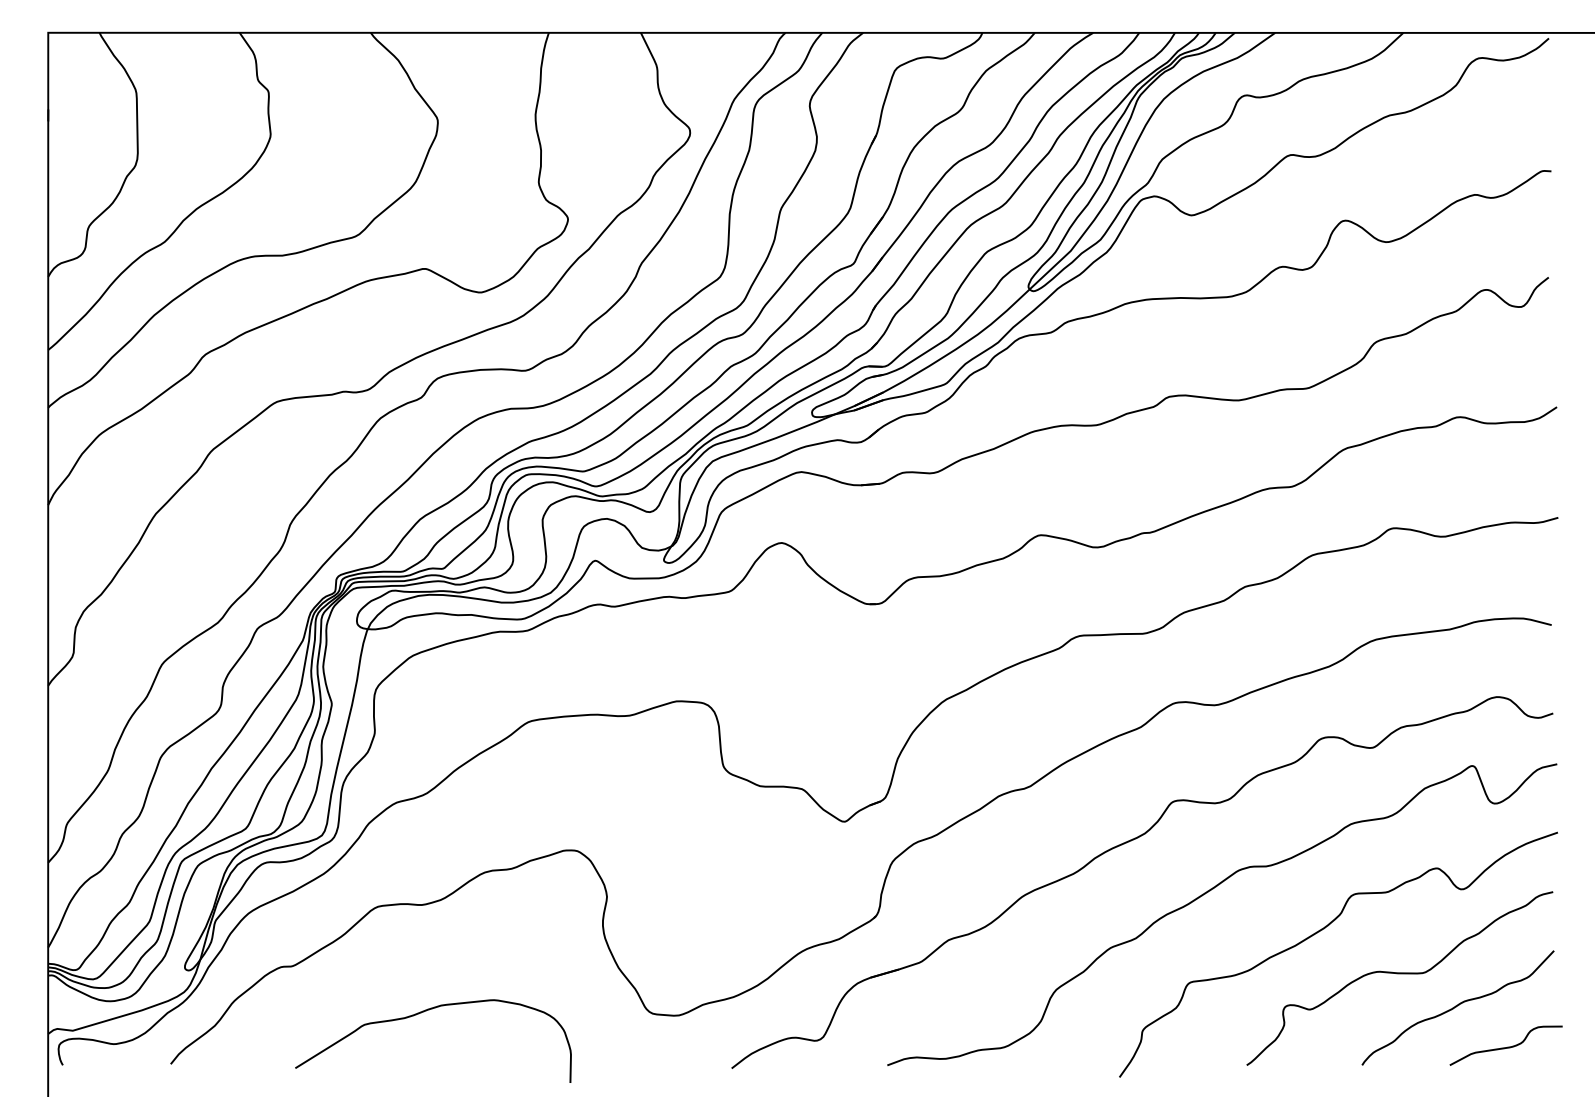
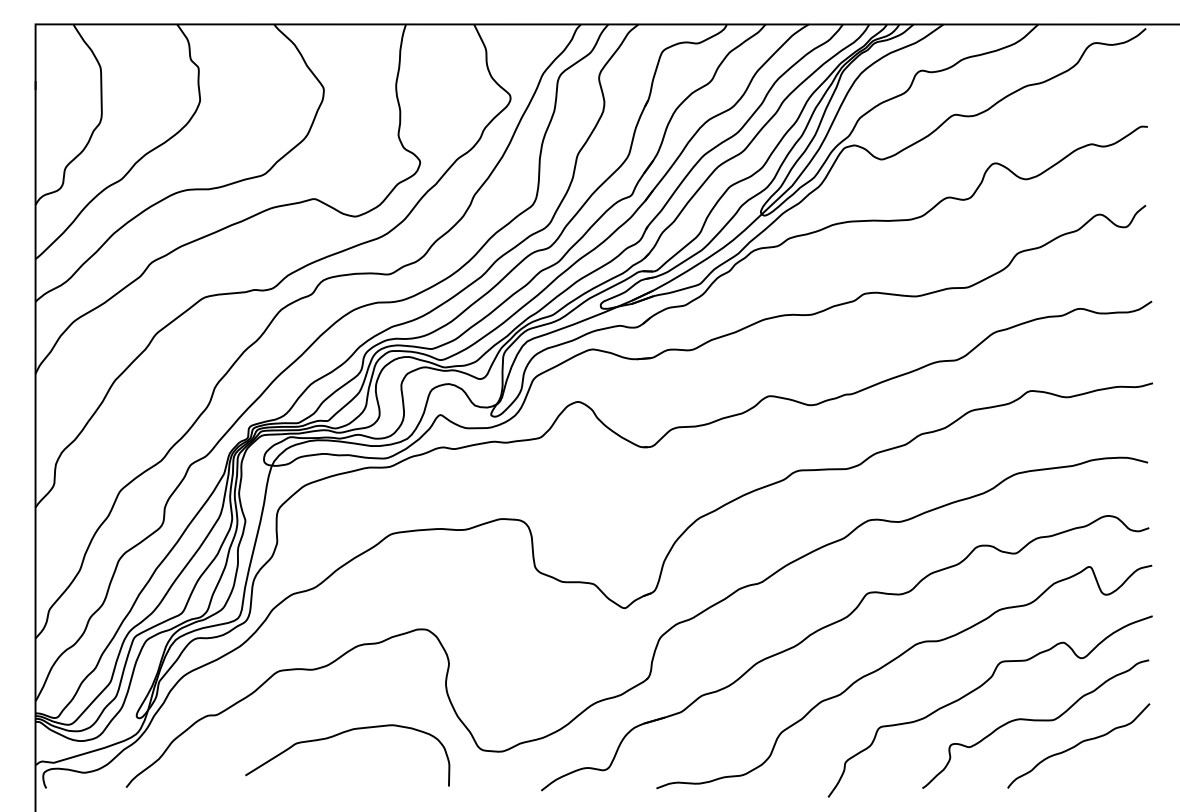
curve: (425, 1012) -> (341, 734), moved
curve: (1506, 1046) -> (1114, 774), removed

